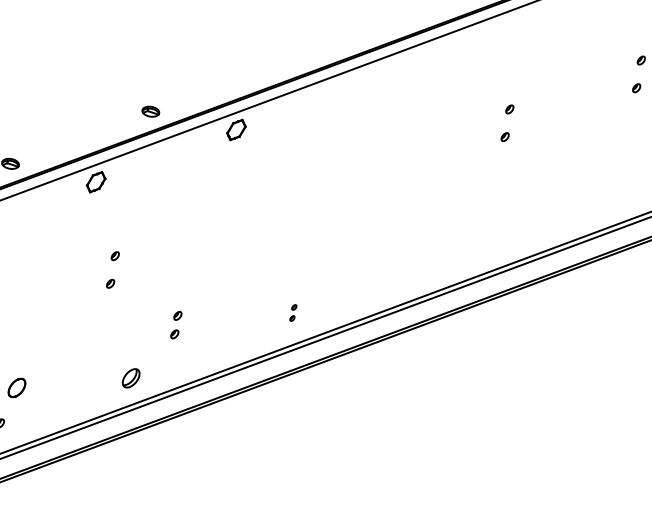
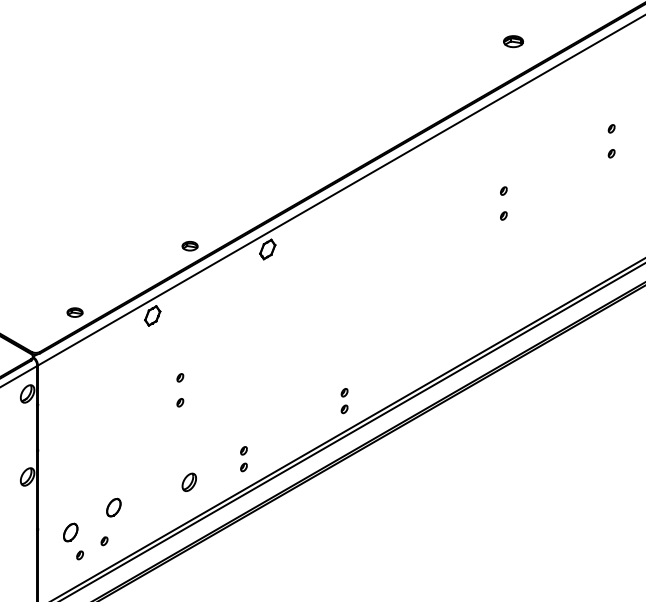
part: (293, 313) -> (344, 401), size x1.67
part: (175, 325) -> (243, 459), moved
part: (130, 377) -> (188, 481), moved

